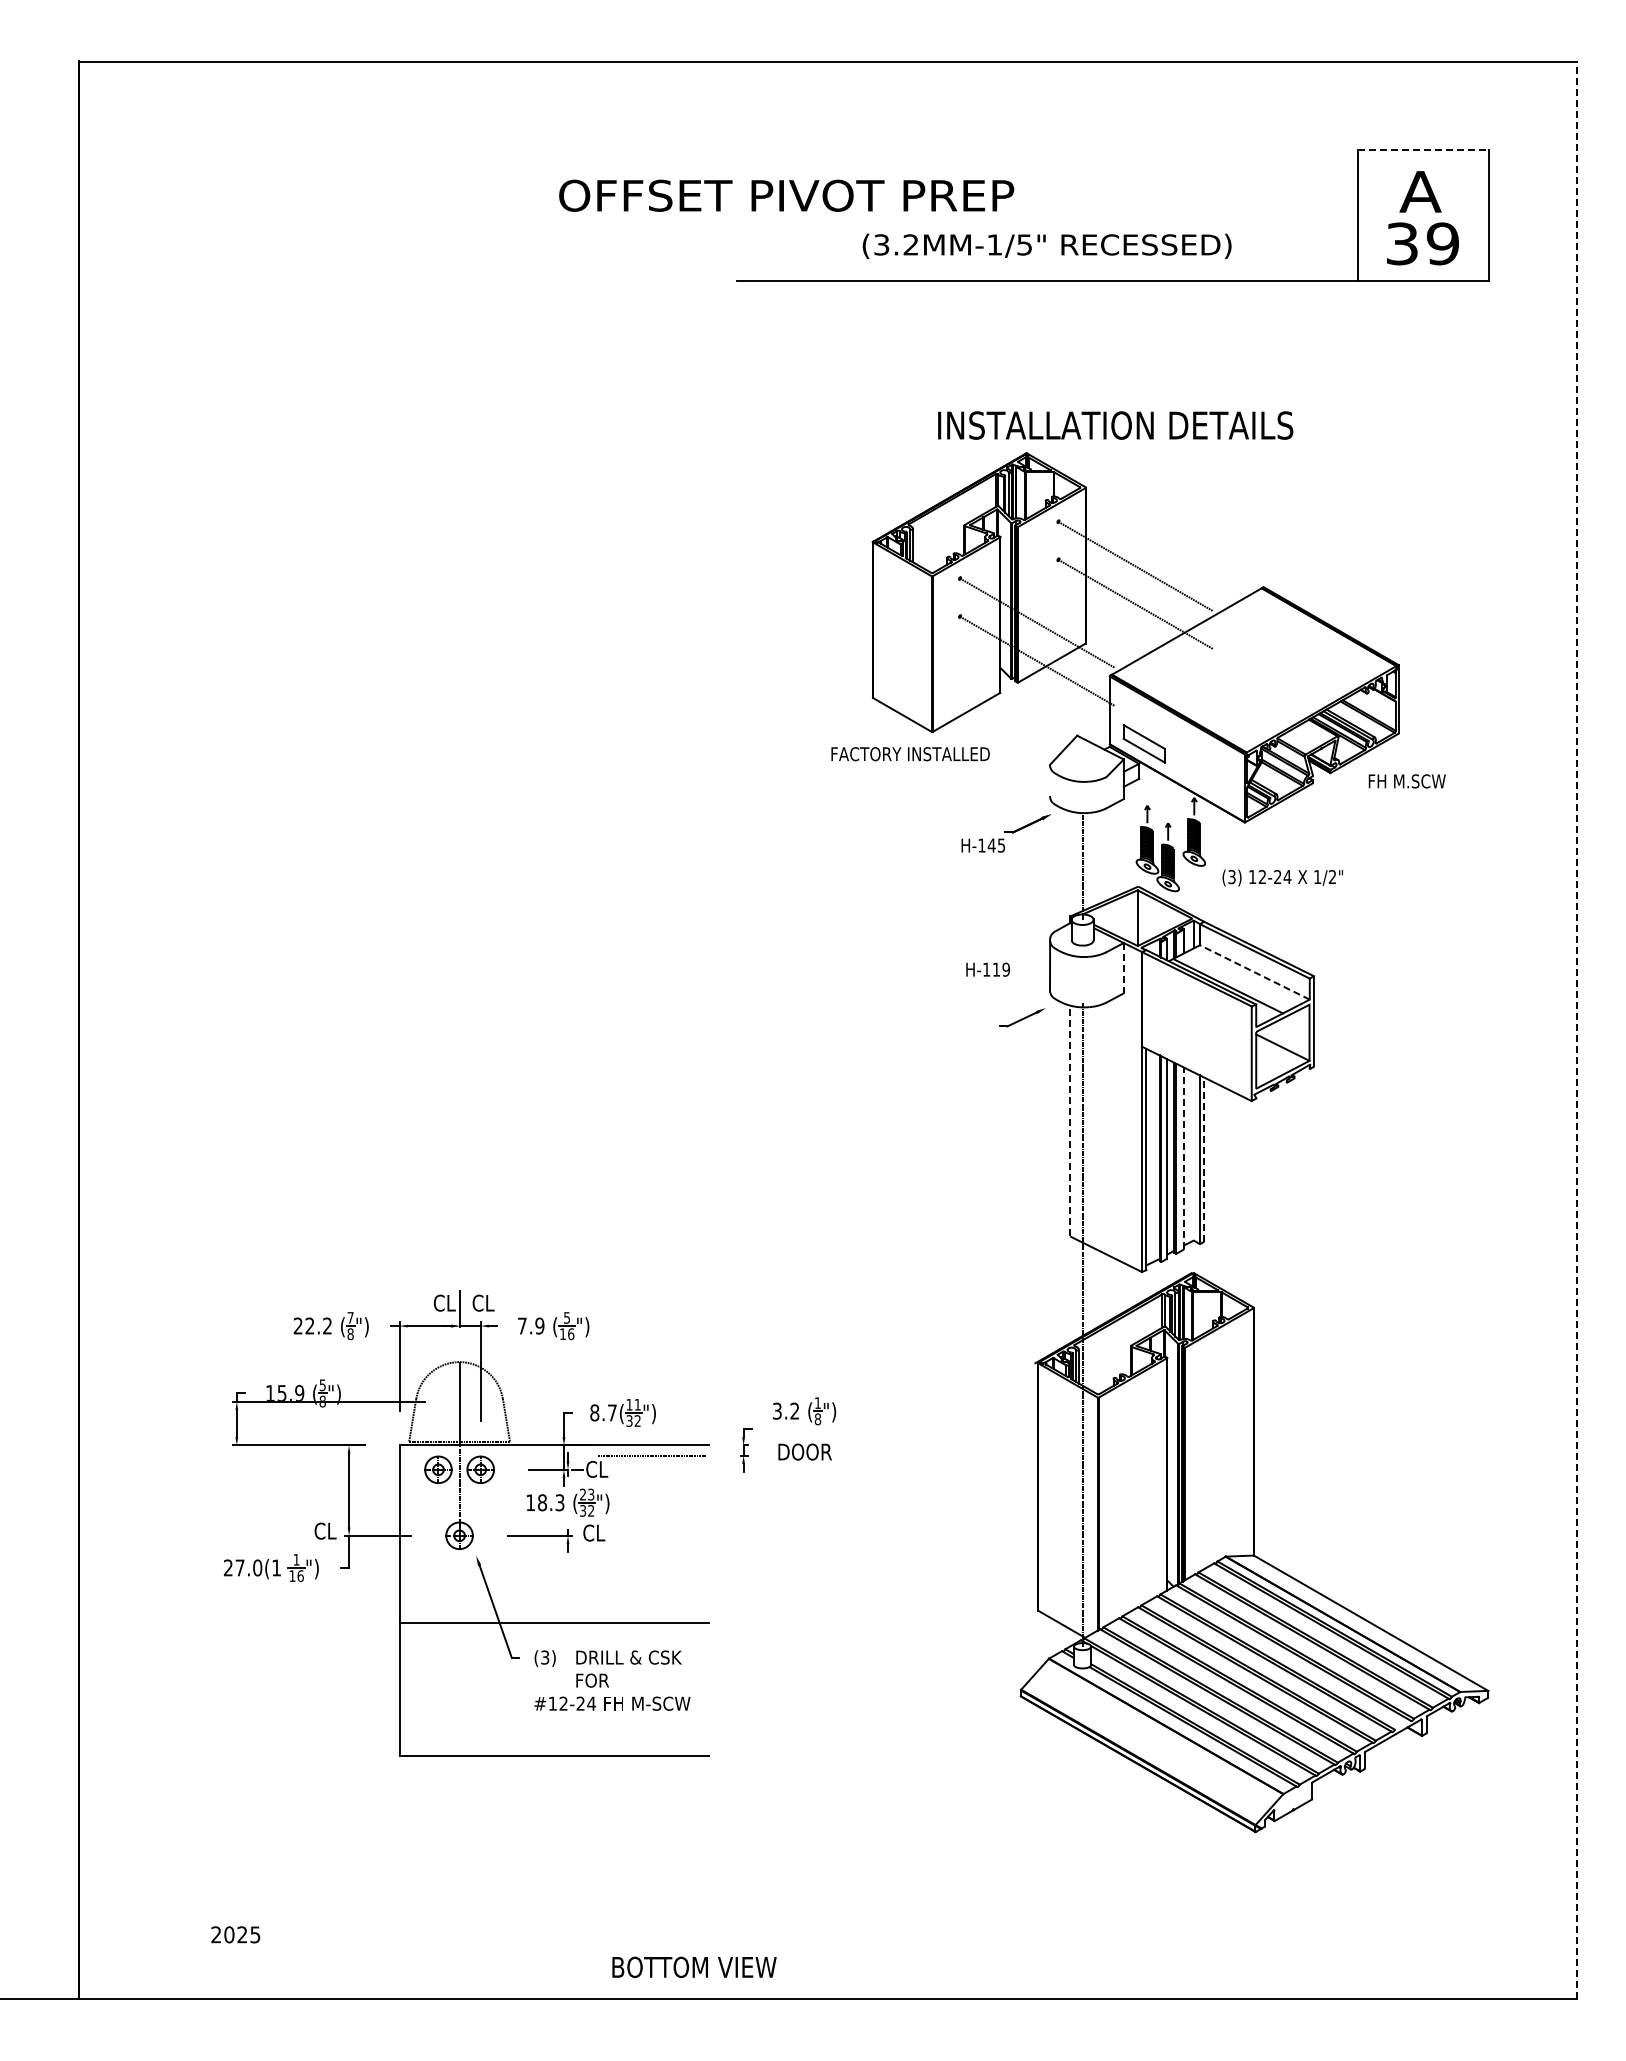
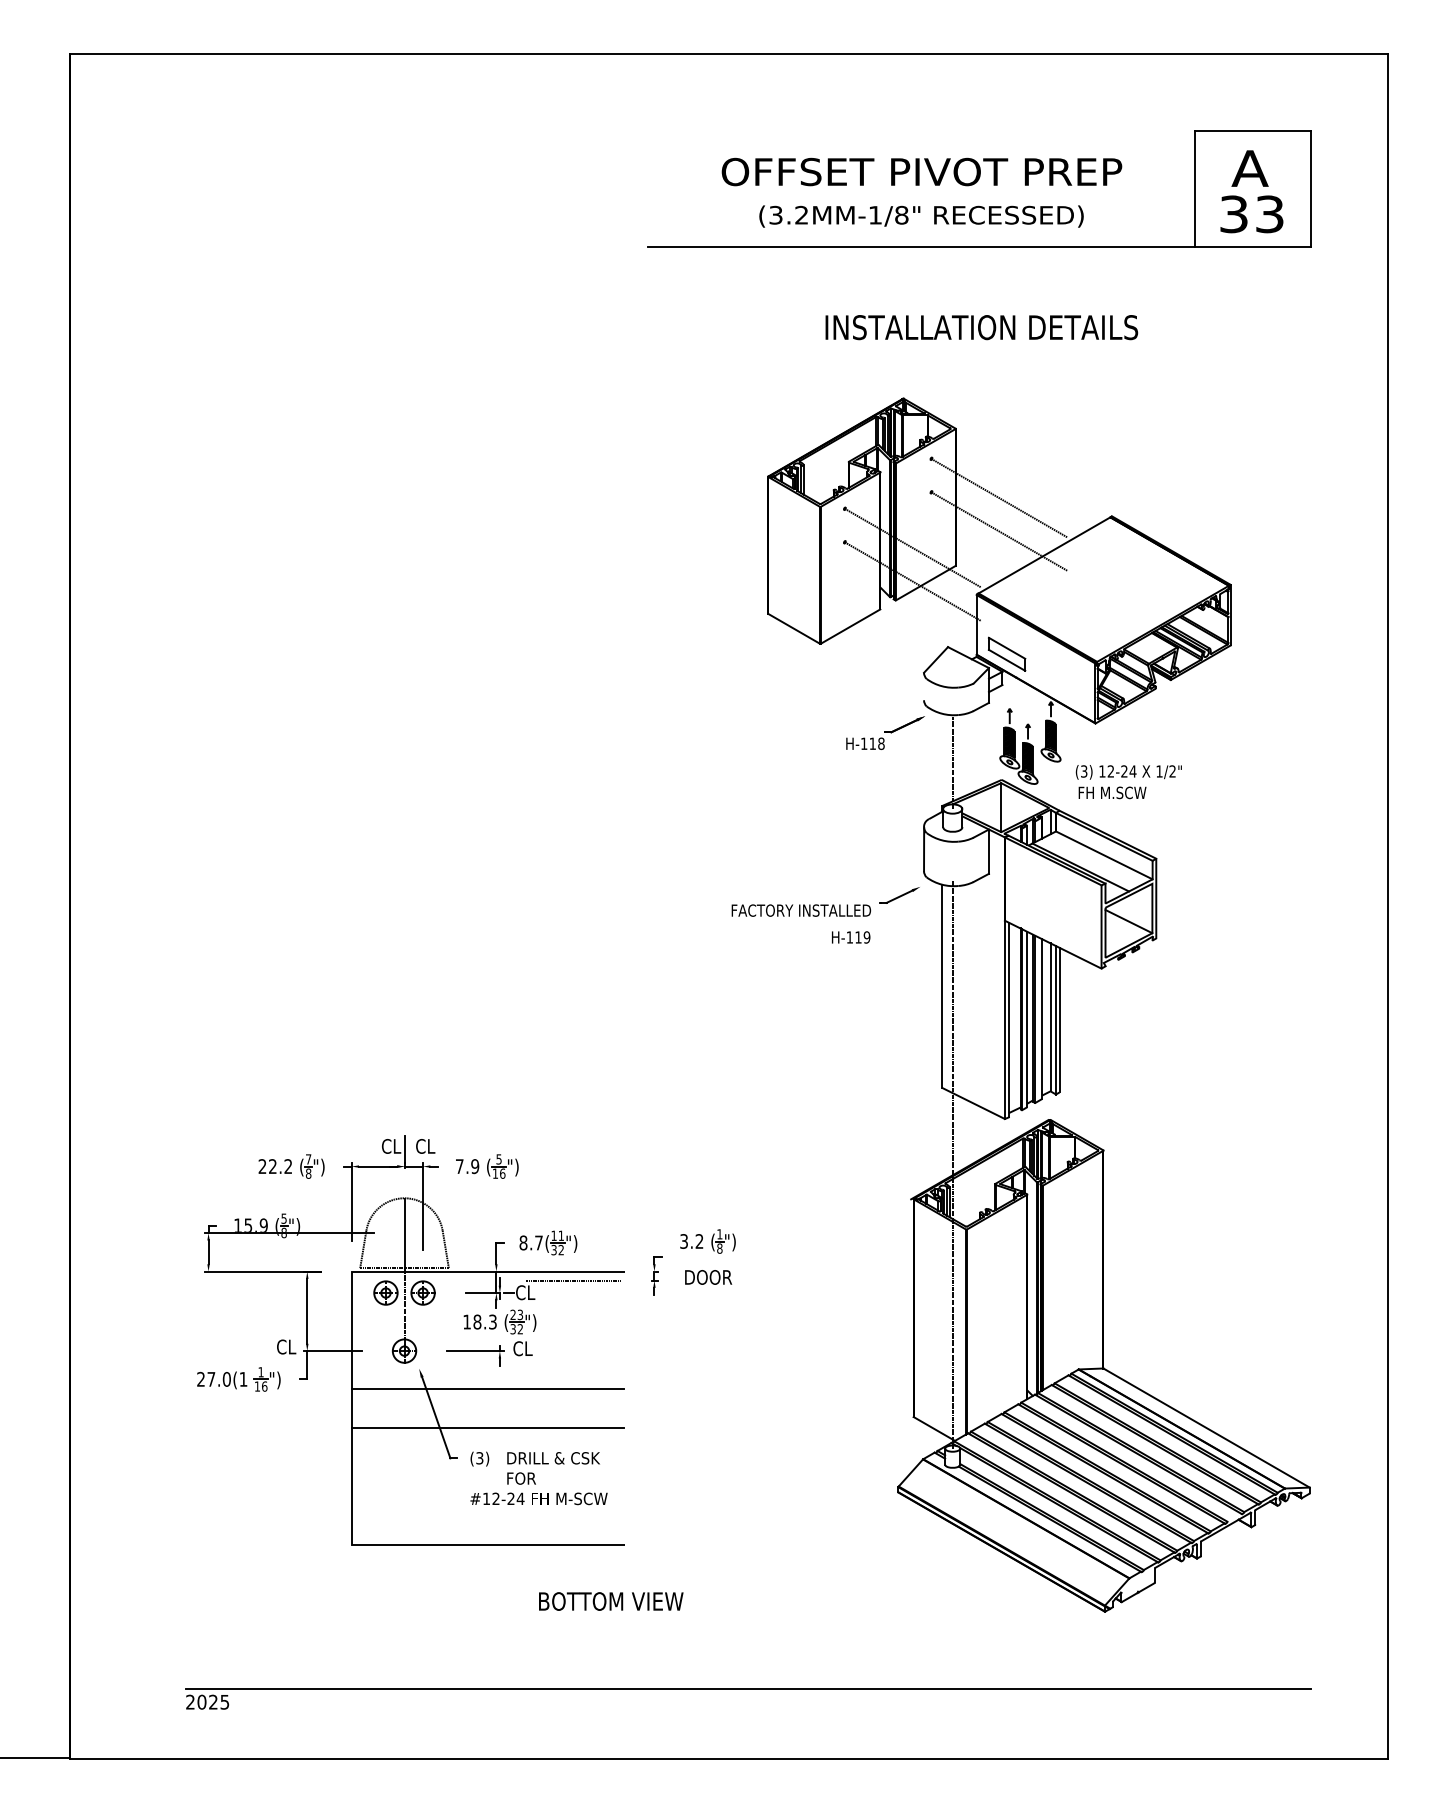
line: (1423, 149) -> (1252, 131), dashed -> solid
text: (786, 195) -> (921, 171), moved
text: (1442, 243) -> (1269, 214), 39 -> 33
text: (1024, 244) -> (901, 214), (3.2MM-1/5" -> (3.2MM-1/8"
text: (1115, 425) -> (981, 327), moved
text: (910, 754) -> (801, 910), moved
text: (1406, 781) -> (1111, 792), moved
text: (996, 845) -> (876, 743), H-145 -> H-118
line: (1123, 968) -> (988, 851), dashed -> solid
text: (987, 969) -> (850, 937), moved
line: (1254, 972) -> (1103, 855), dashed -> solid
line: (1577, 1030) -> (1388, 906), dashed -> solid
line: (1070, 1120) -> (942, 985), dashed -> solid
line: (1193, 1156) -> (1050, 1017), added
line: (1184, 1158) -> (1042, 1019), dashed -> solid
line: (1204, 1159) -> (1059, 1020), dashed -> solid
line: (554, 1579) -> (488, 1389), added
line: (849, 1919) -> (747, 1688), added
text: (694, 1967) -> (611, 1601), moved

